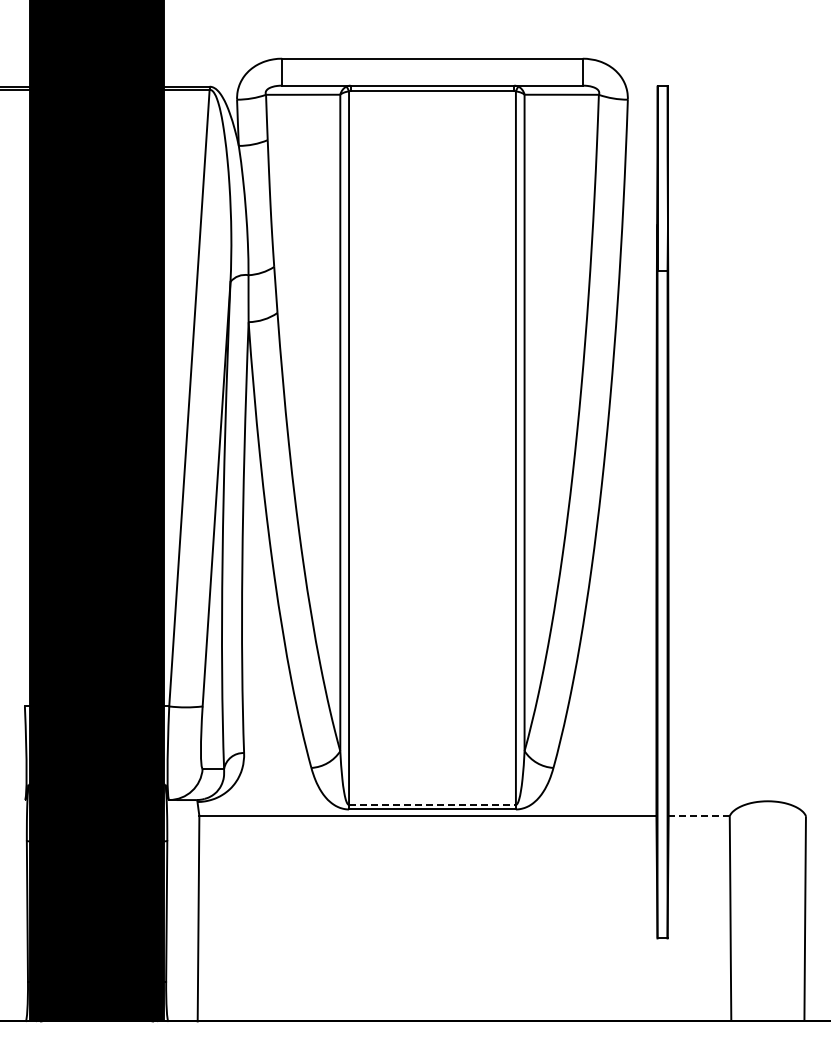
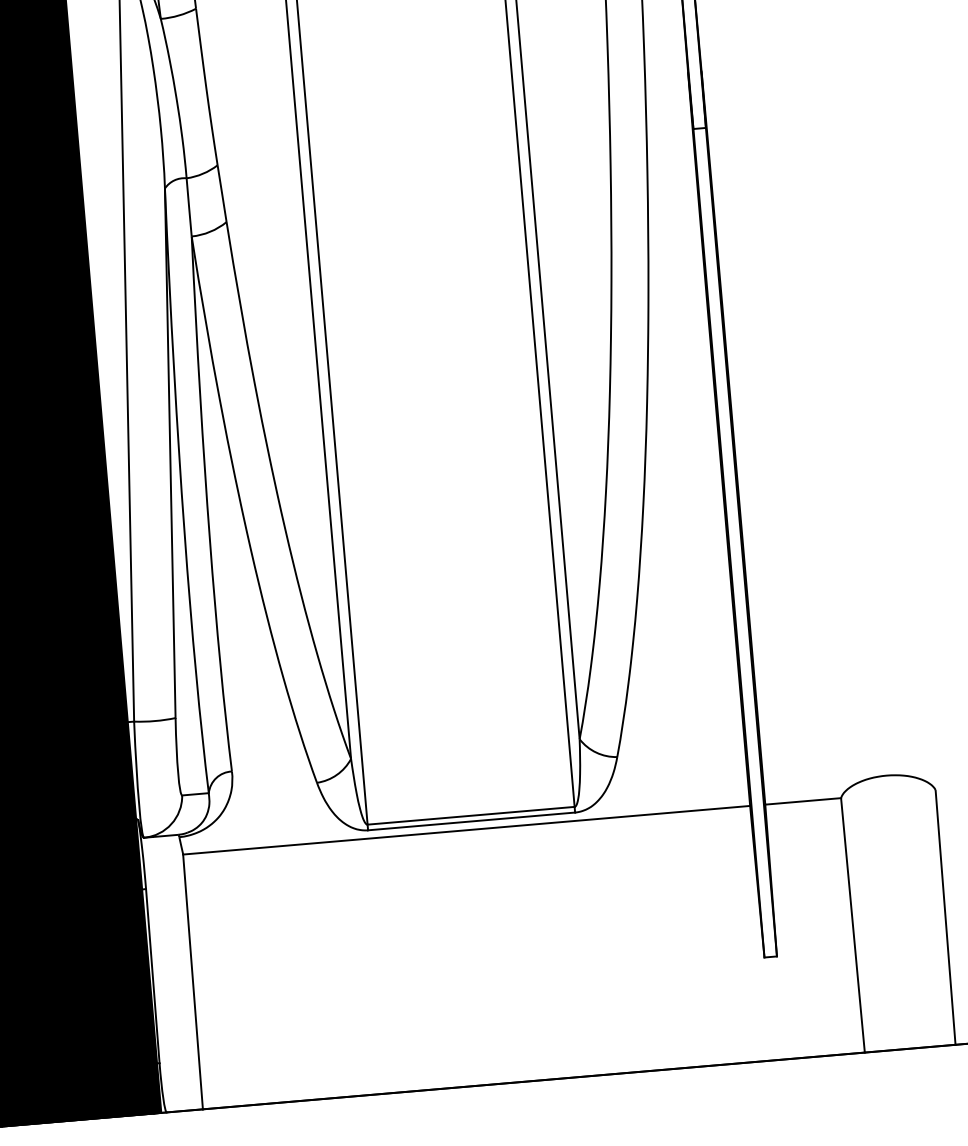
line: (432, 804) -> (471, 815), dashed -> solid
line: (699, 816) -> (803, 801), dashed -> solid

